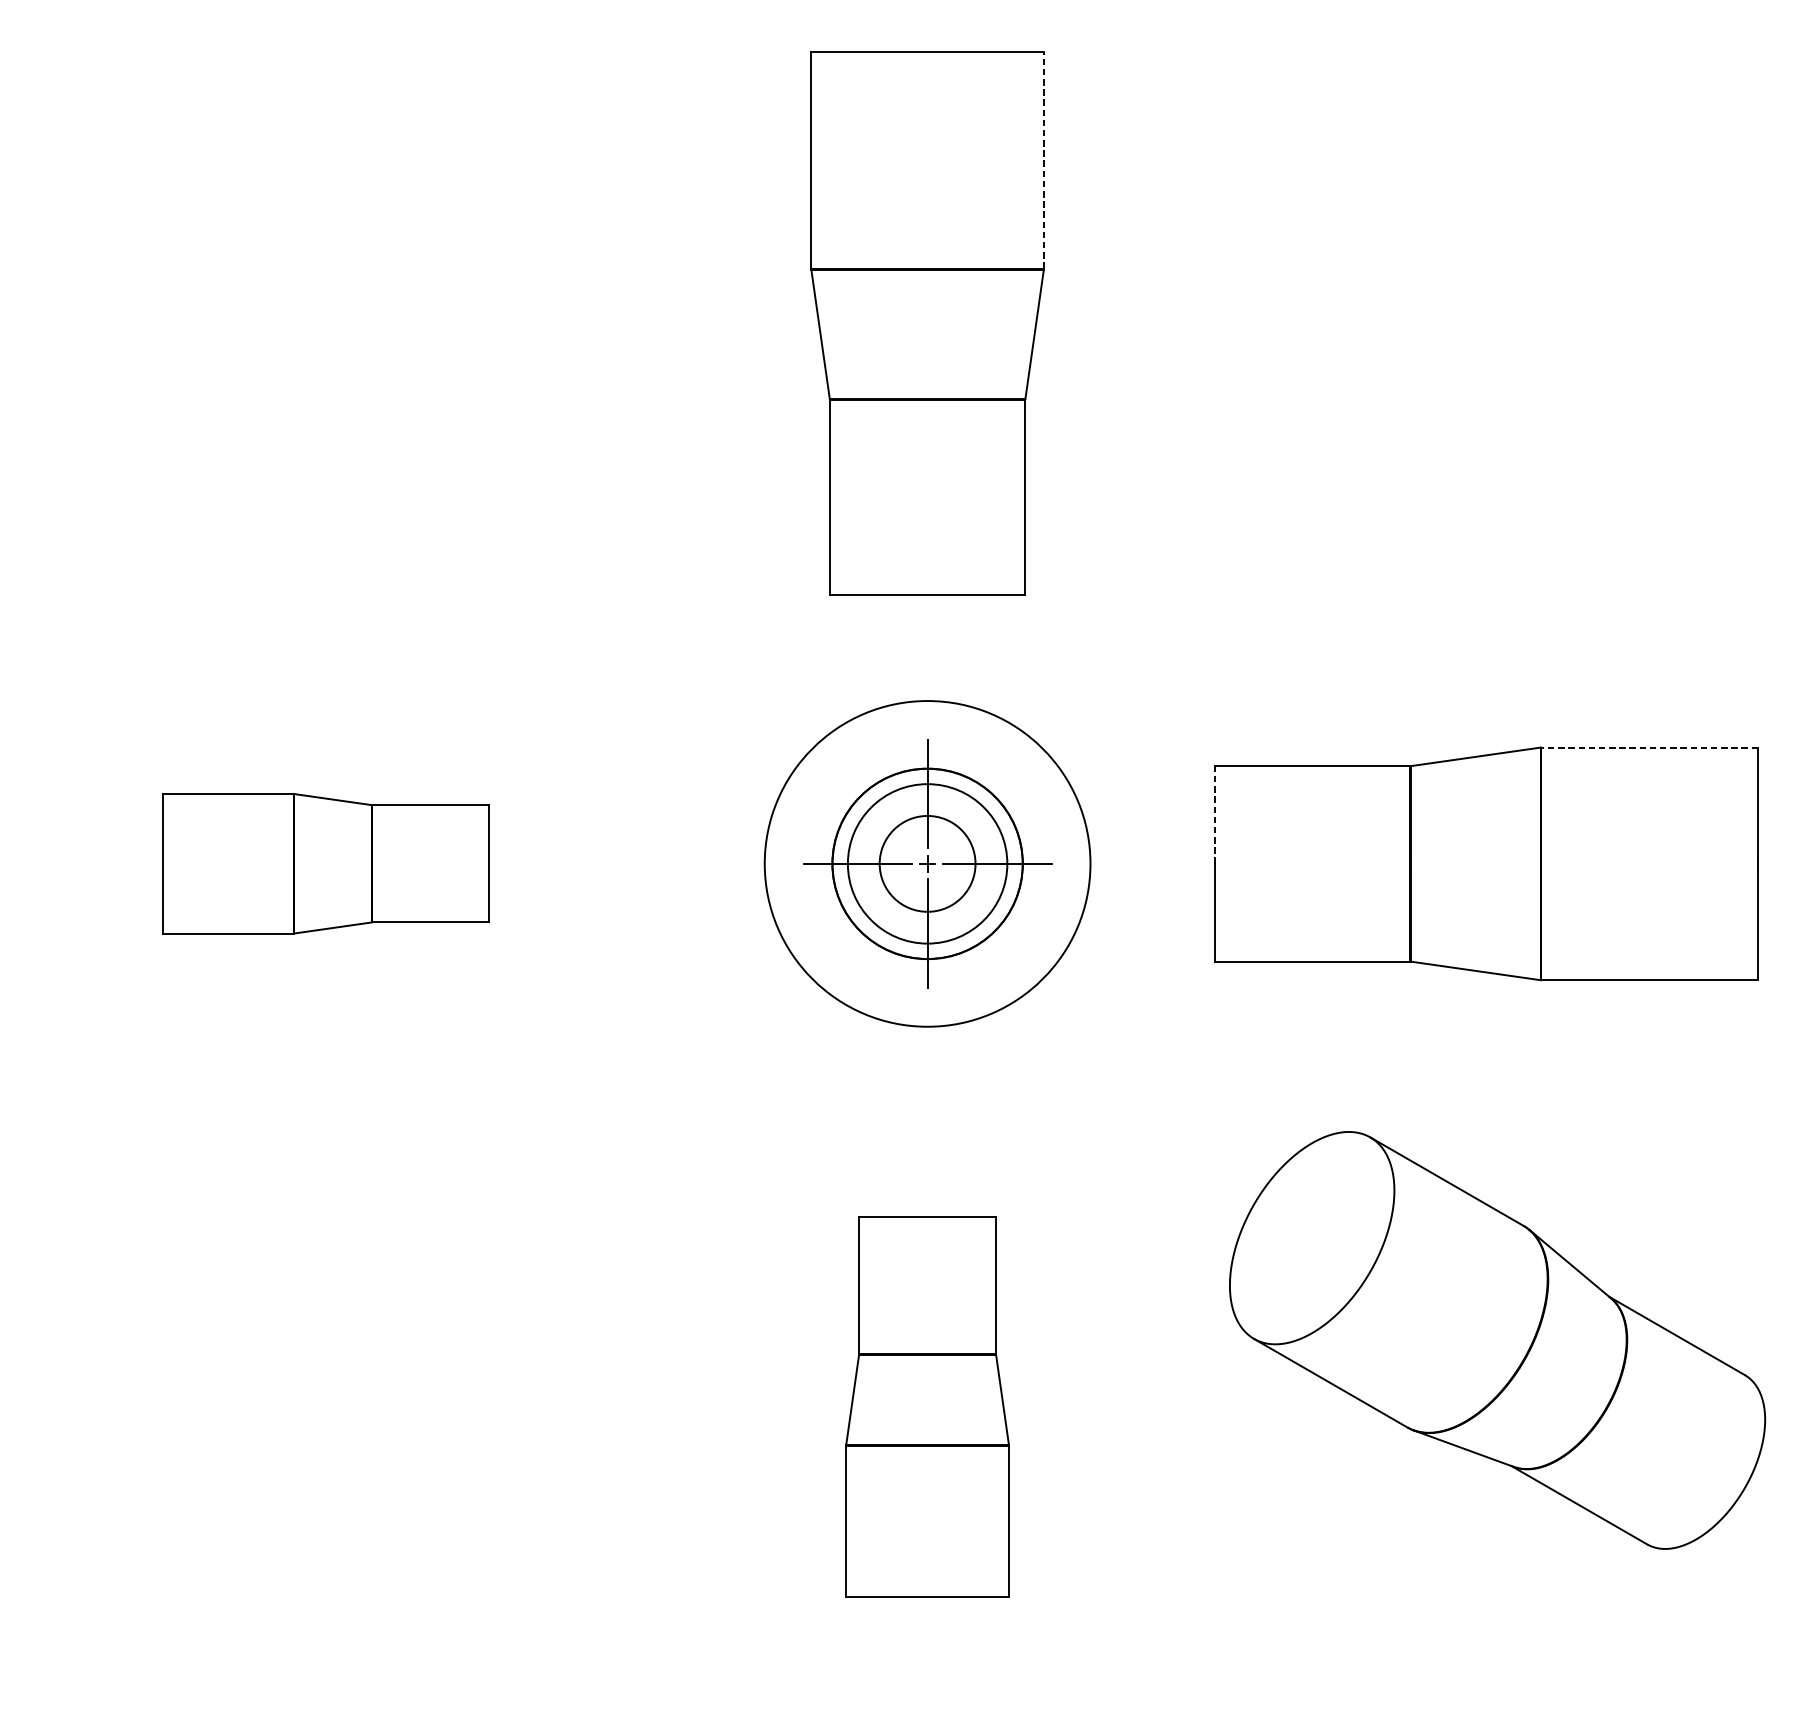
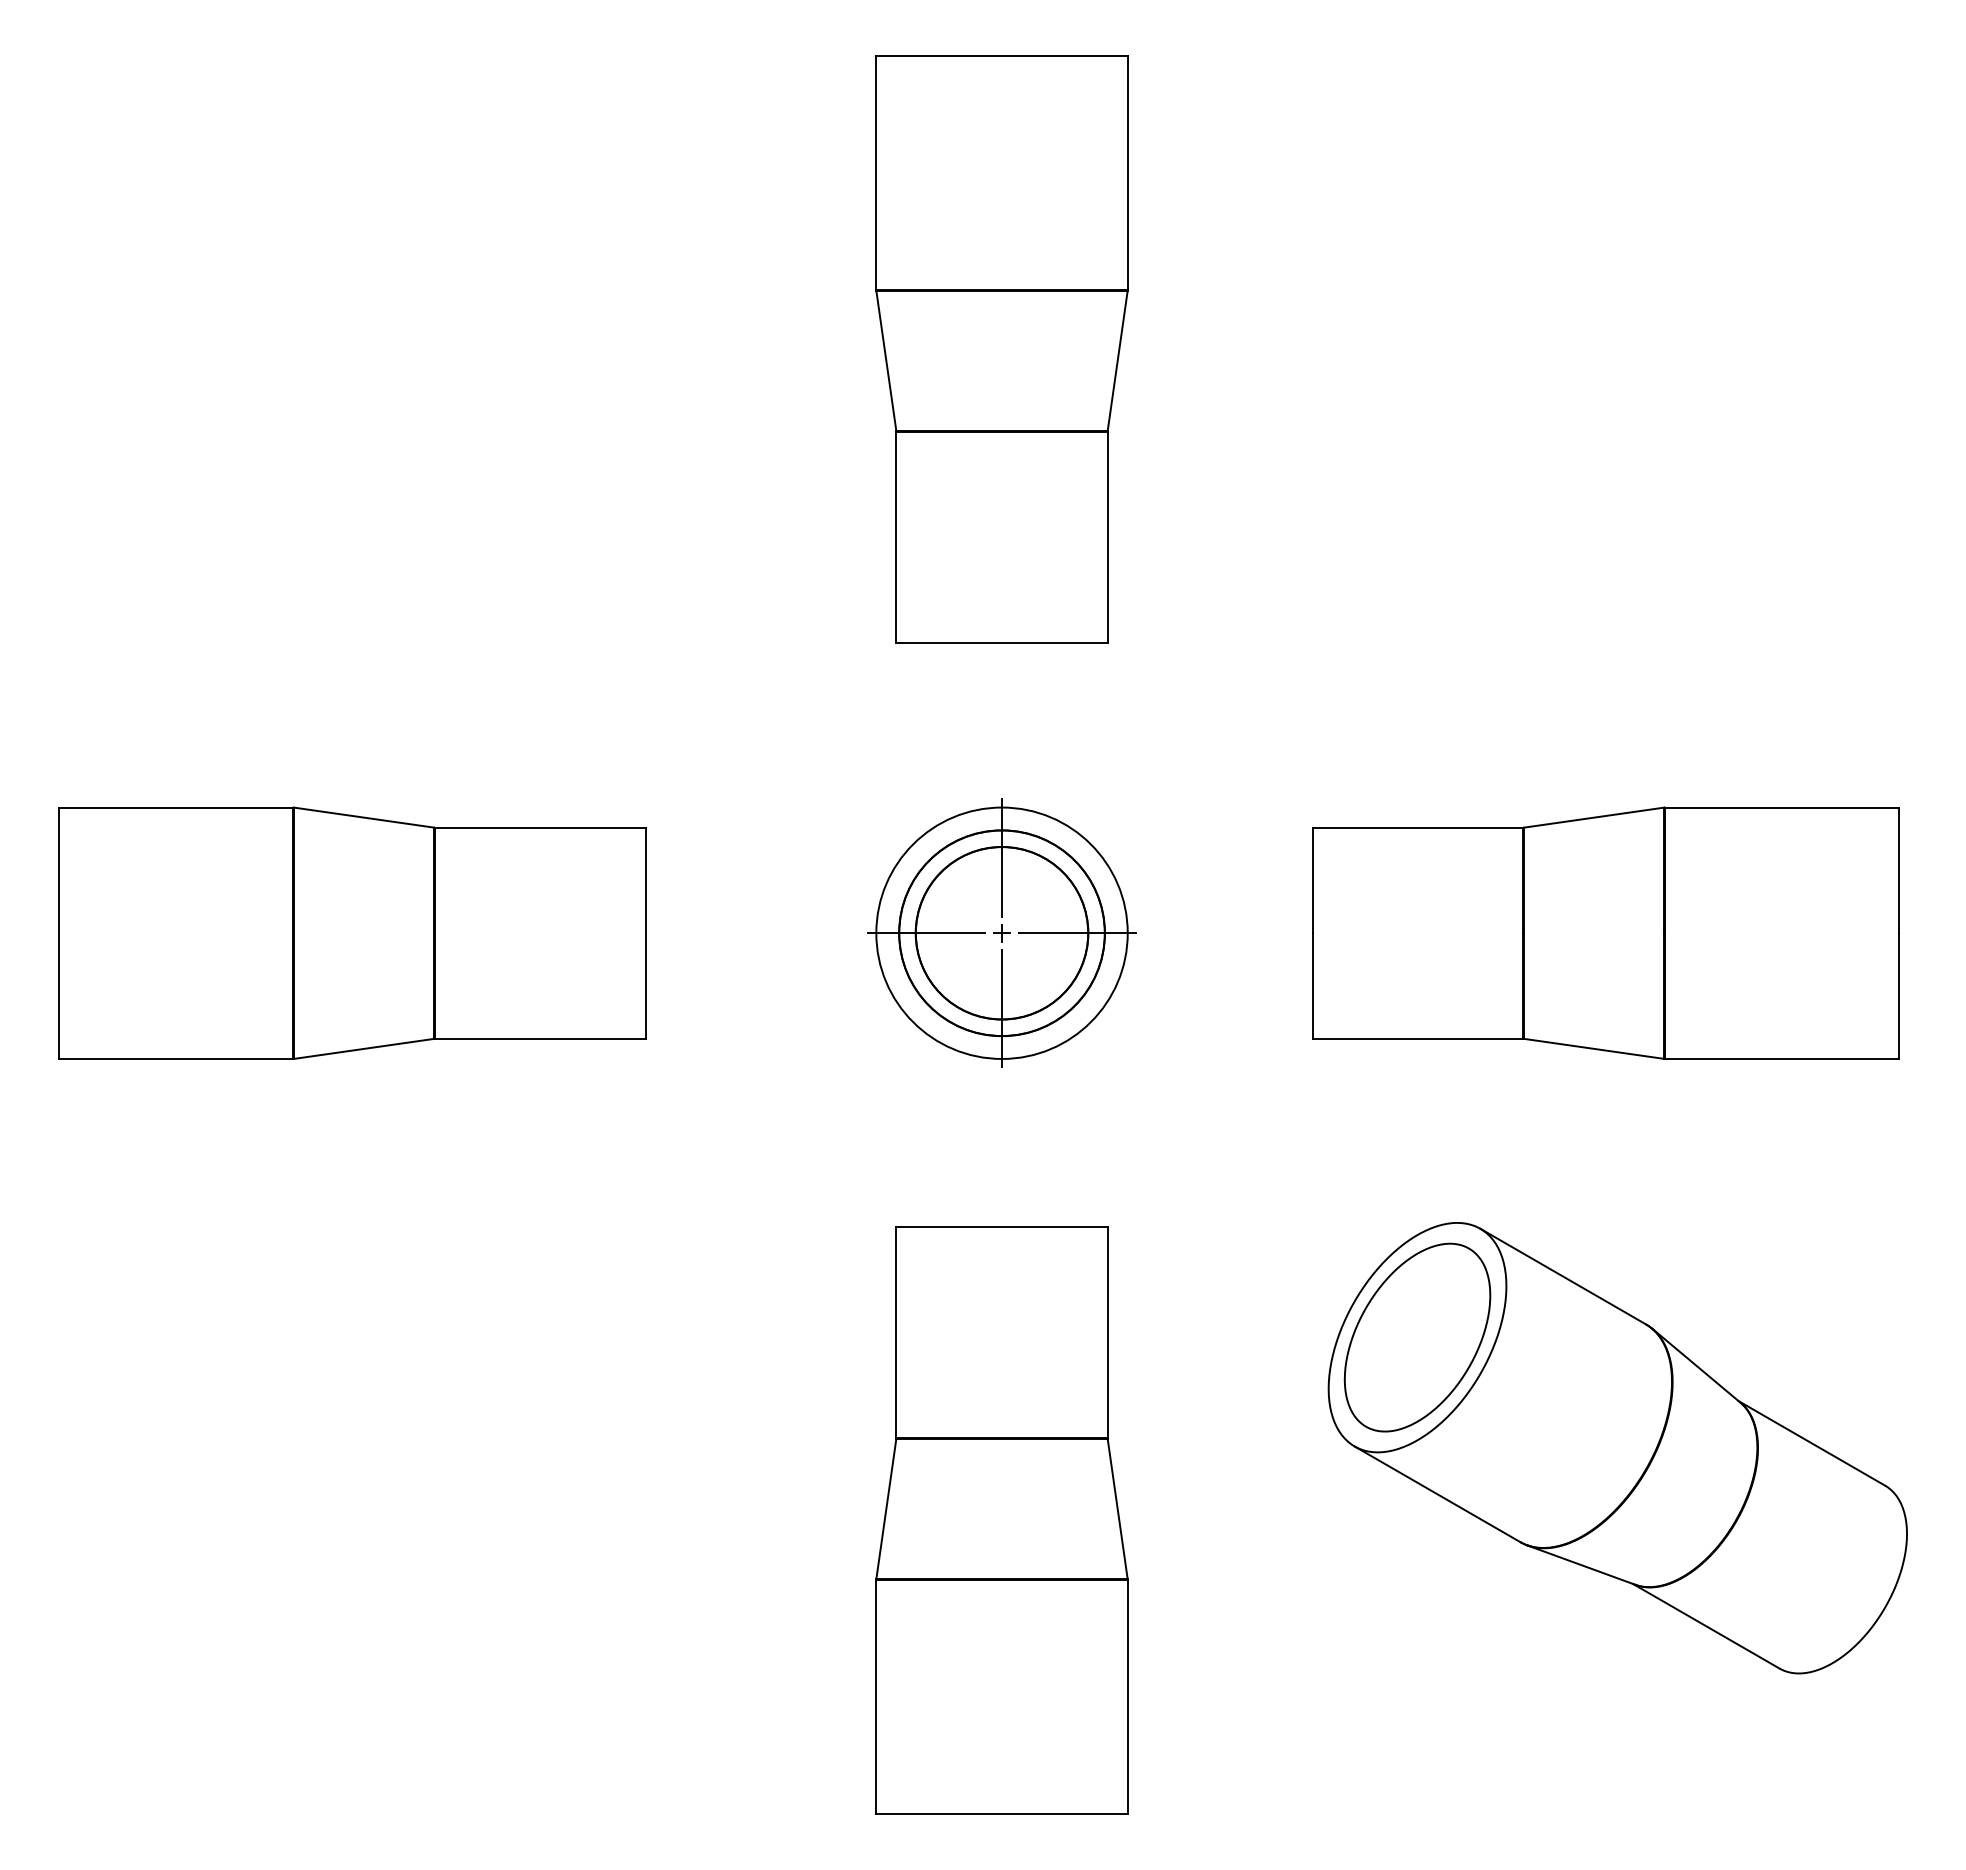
line: (1043, 159) -> (1127, 172), dashed -> solid
line: (1649, 747) -> (1781, 807), dashed -> solid
line: (1214, 815) -> (1312, 880), dashed -> solid
part: (326, 863) -> (352, 932), size x1.67
circle: (927, 863) -> (1001, 932), size x0.71
circle: (927, 863) -> (1001, 932), size x1.67
part: (1312, 1238) -> (1417, 1337), added
part: (927, 1407) -> (1001, 1520), size x1.43

